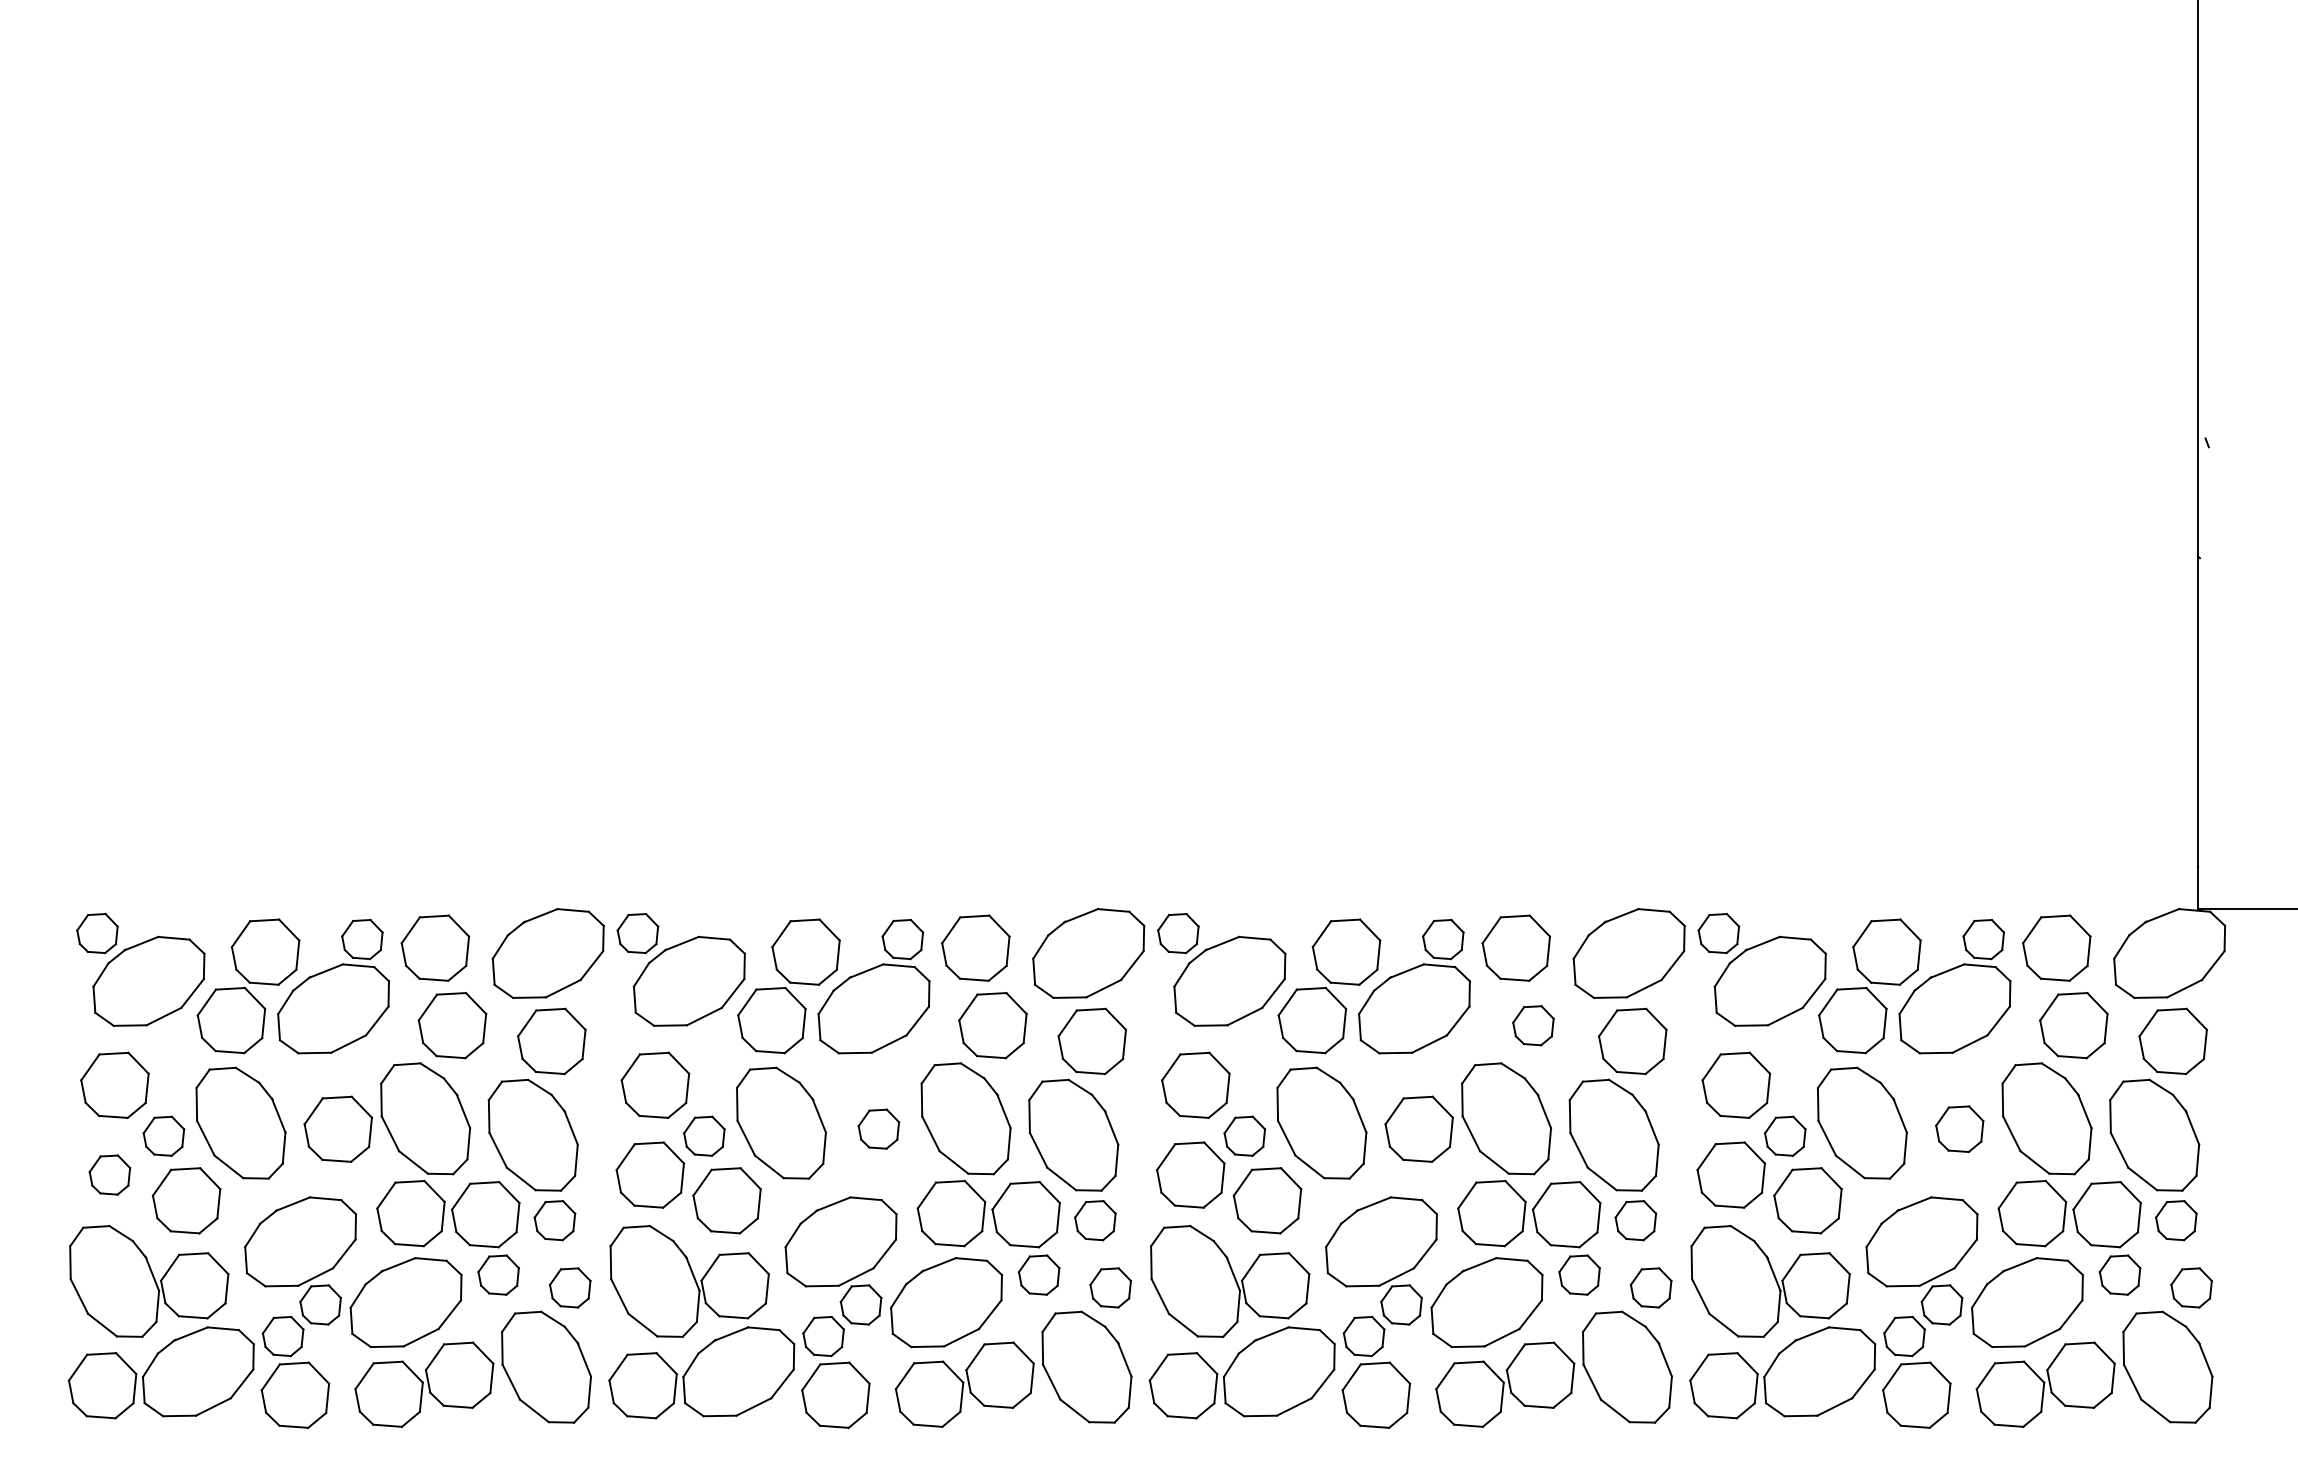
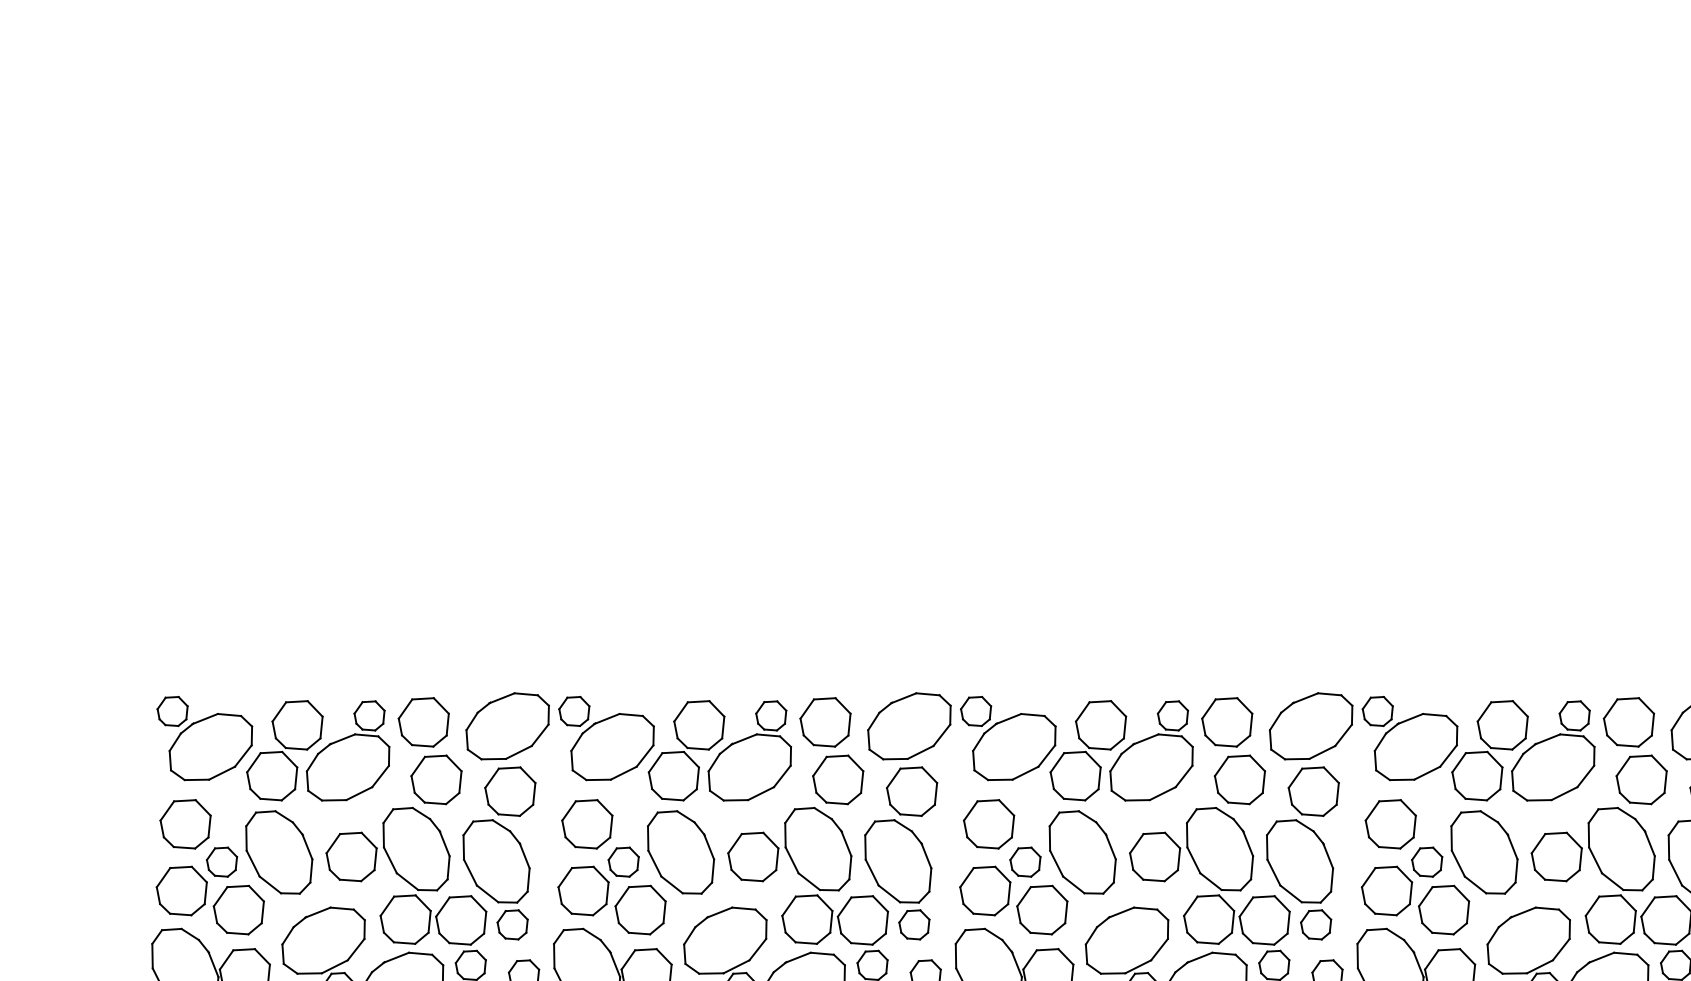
part: (1533, 1025) -> (1240, 779), size x1.67
part: (878, 1128) -> (753, 856), size x1.67
part: (1959, 1128) -> (1556, 856), size x1.43
part: (109, 1174) -> (181, 890), size x1.67

